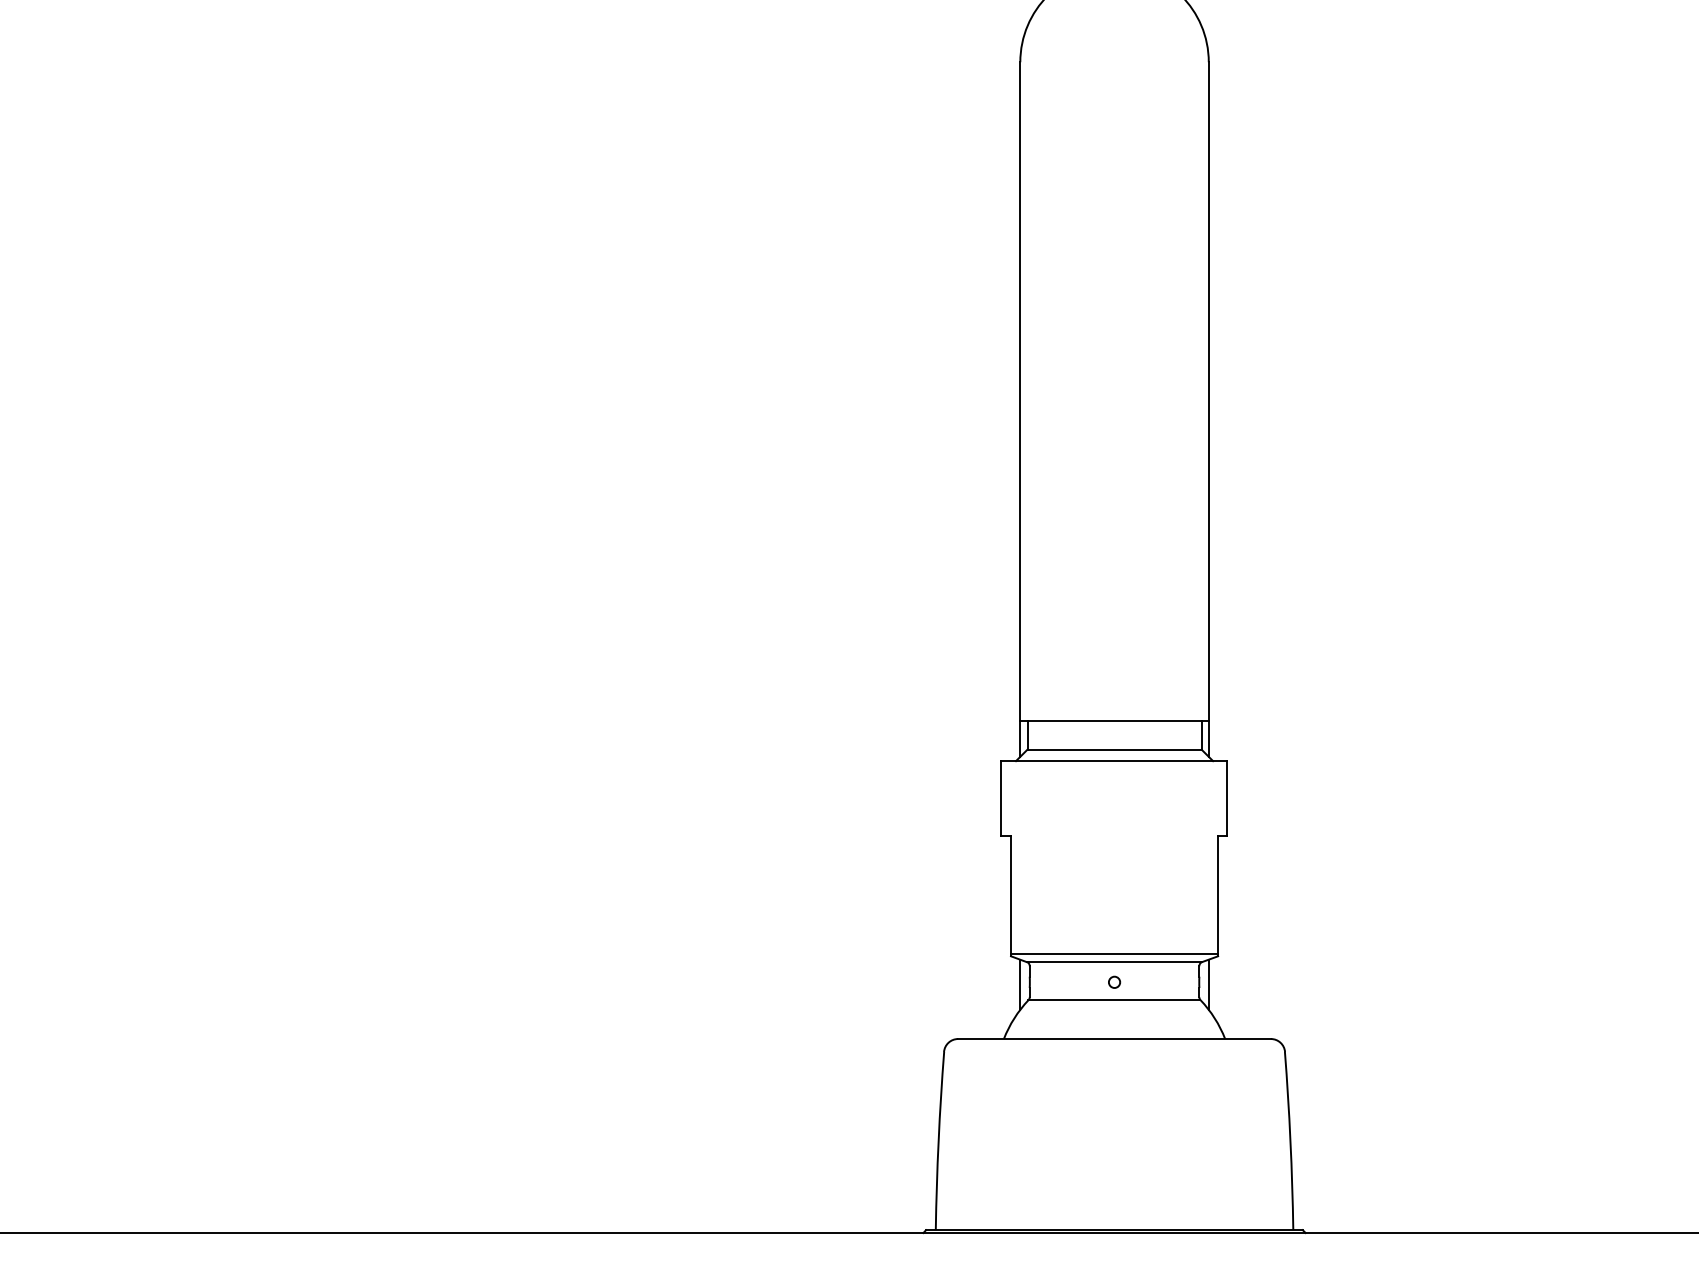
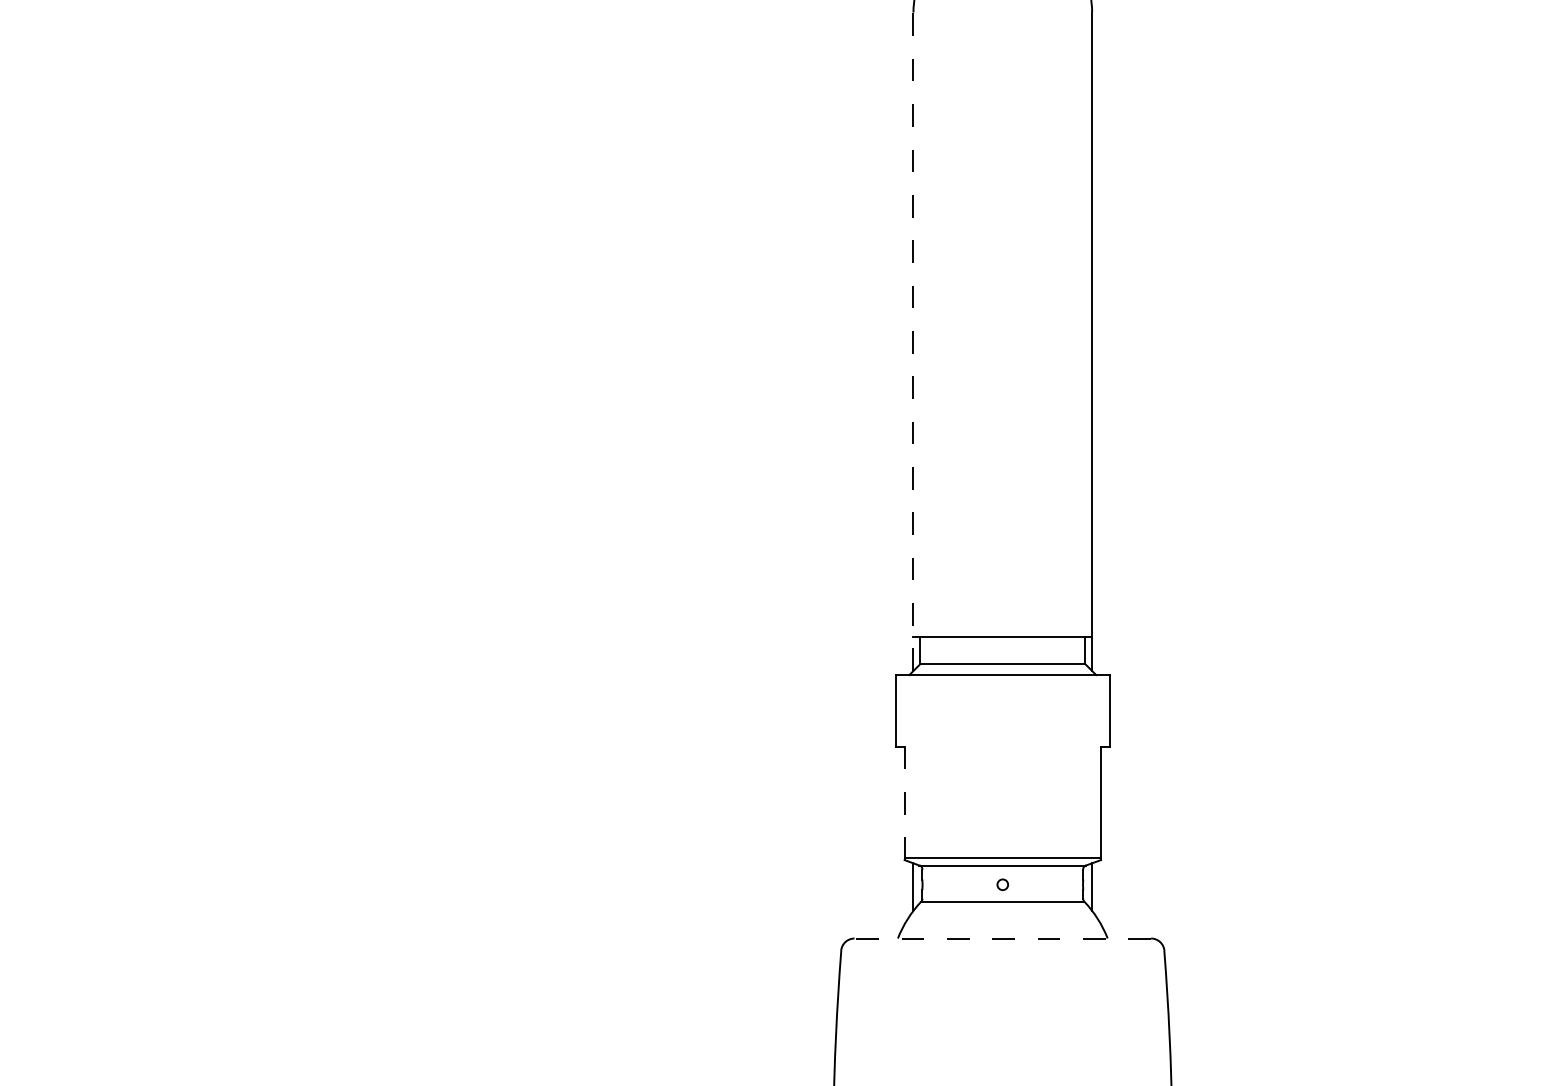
line: (1020, 409) -> (913, 341), solid -> dashed
line: (1010, 896) -> (904, 803), solid -> dashed
line: (1114, 1039) -> (1002, 938), solid -> dashed

